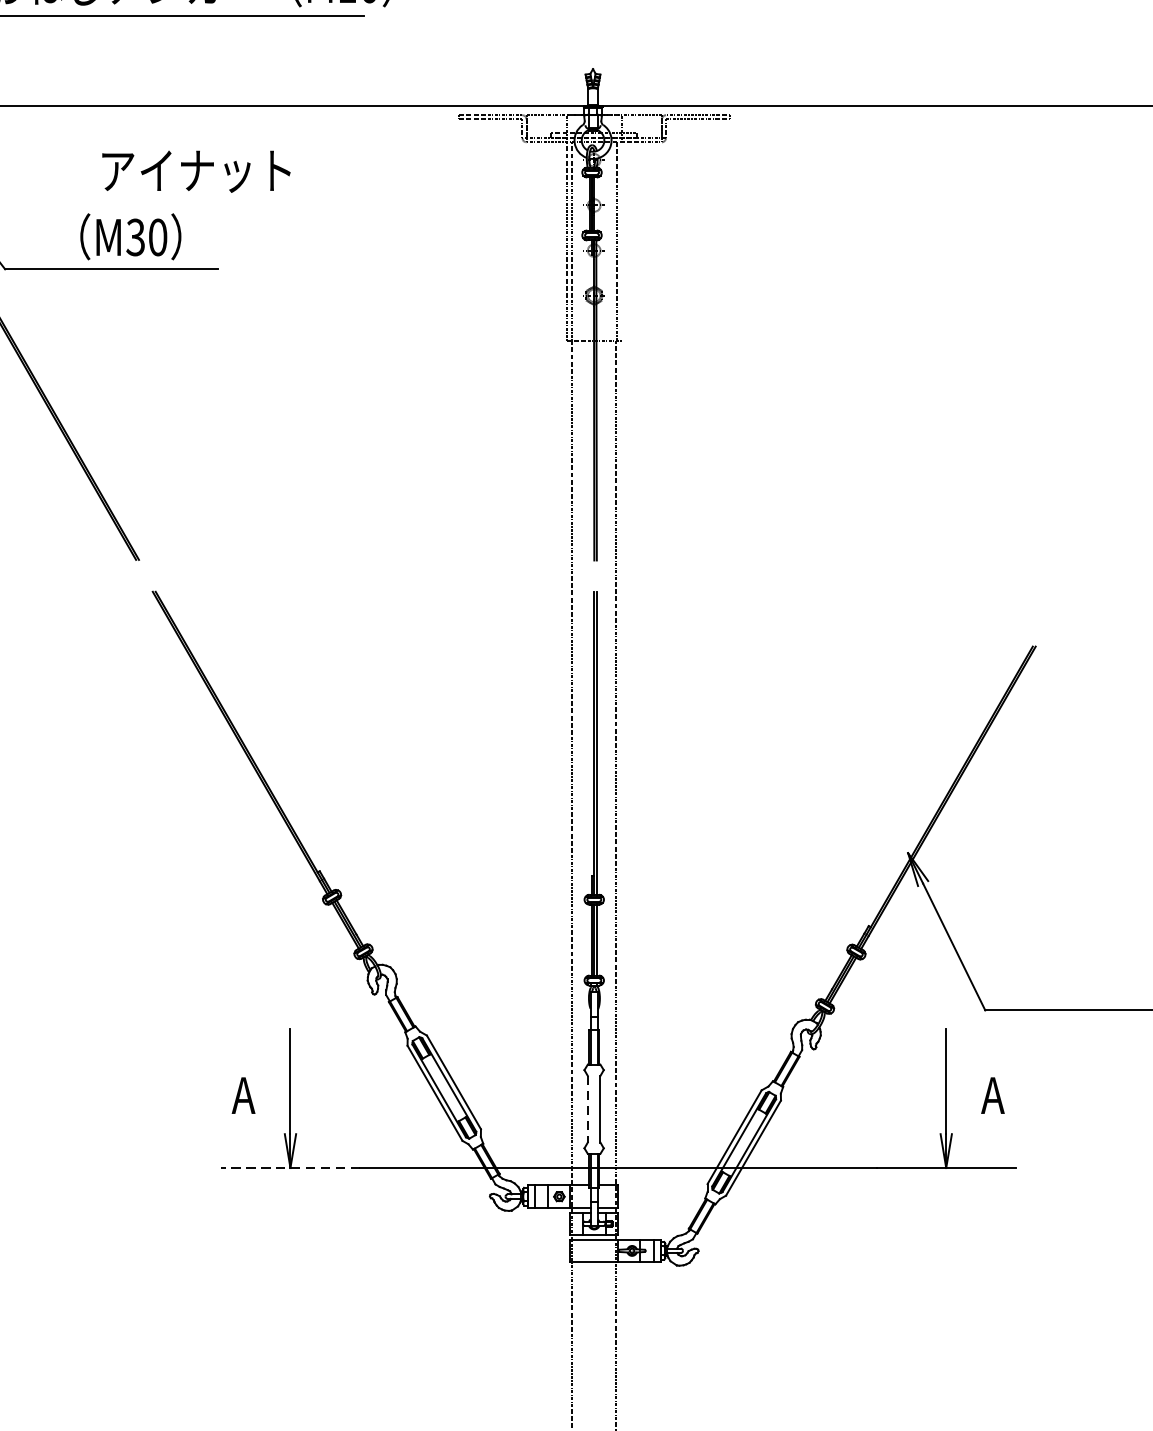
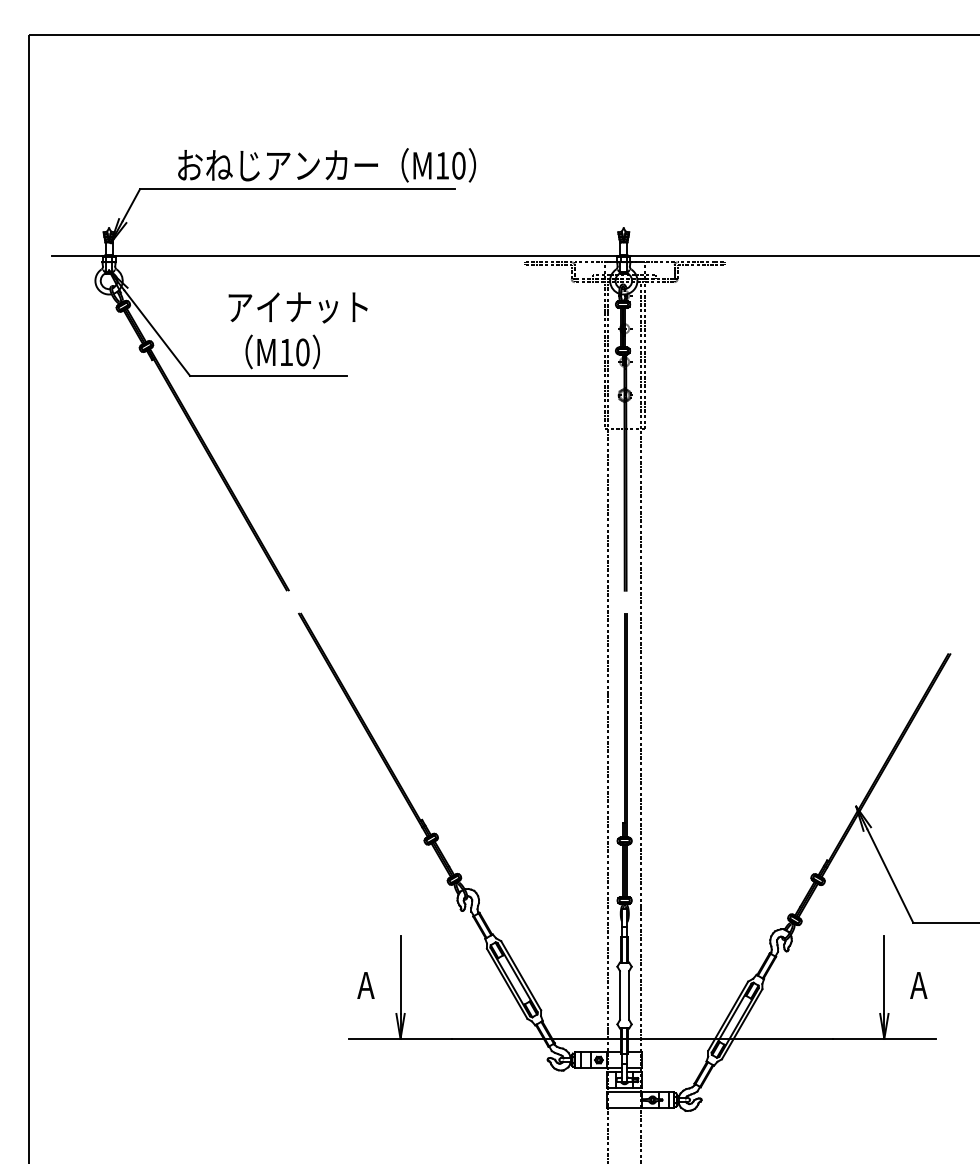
text: (195, 171) -> (297, 307), moved
text: (135, 237) -> (286, 352), M30 -> M10
line: (621, 241) -> (644, 355), added
line: (587, 1109) -> (619, 995), dashed -> solid
line: (290, 1167) -> (400, 1038), dashed -> solid

